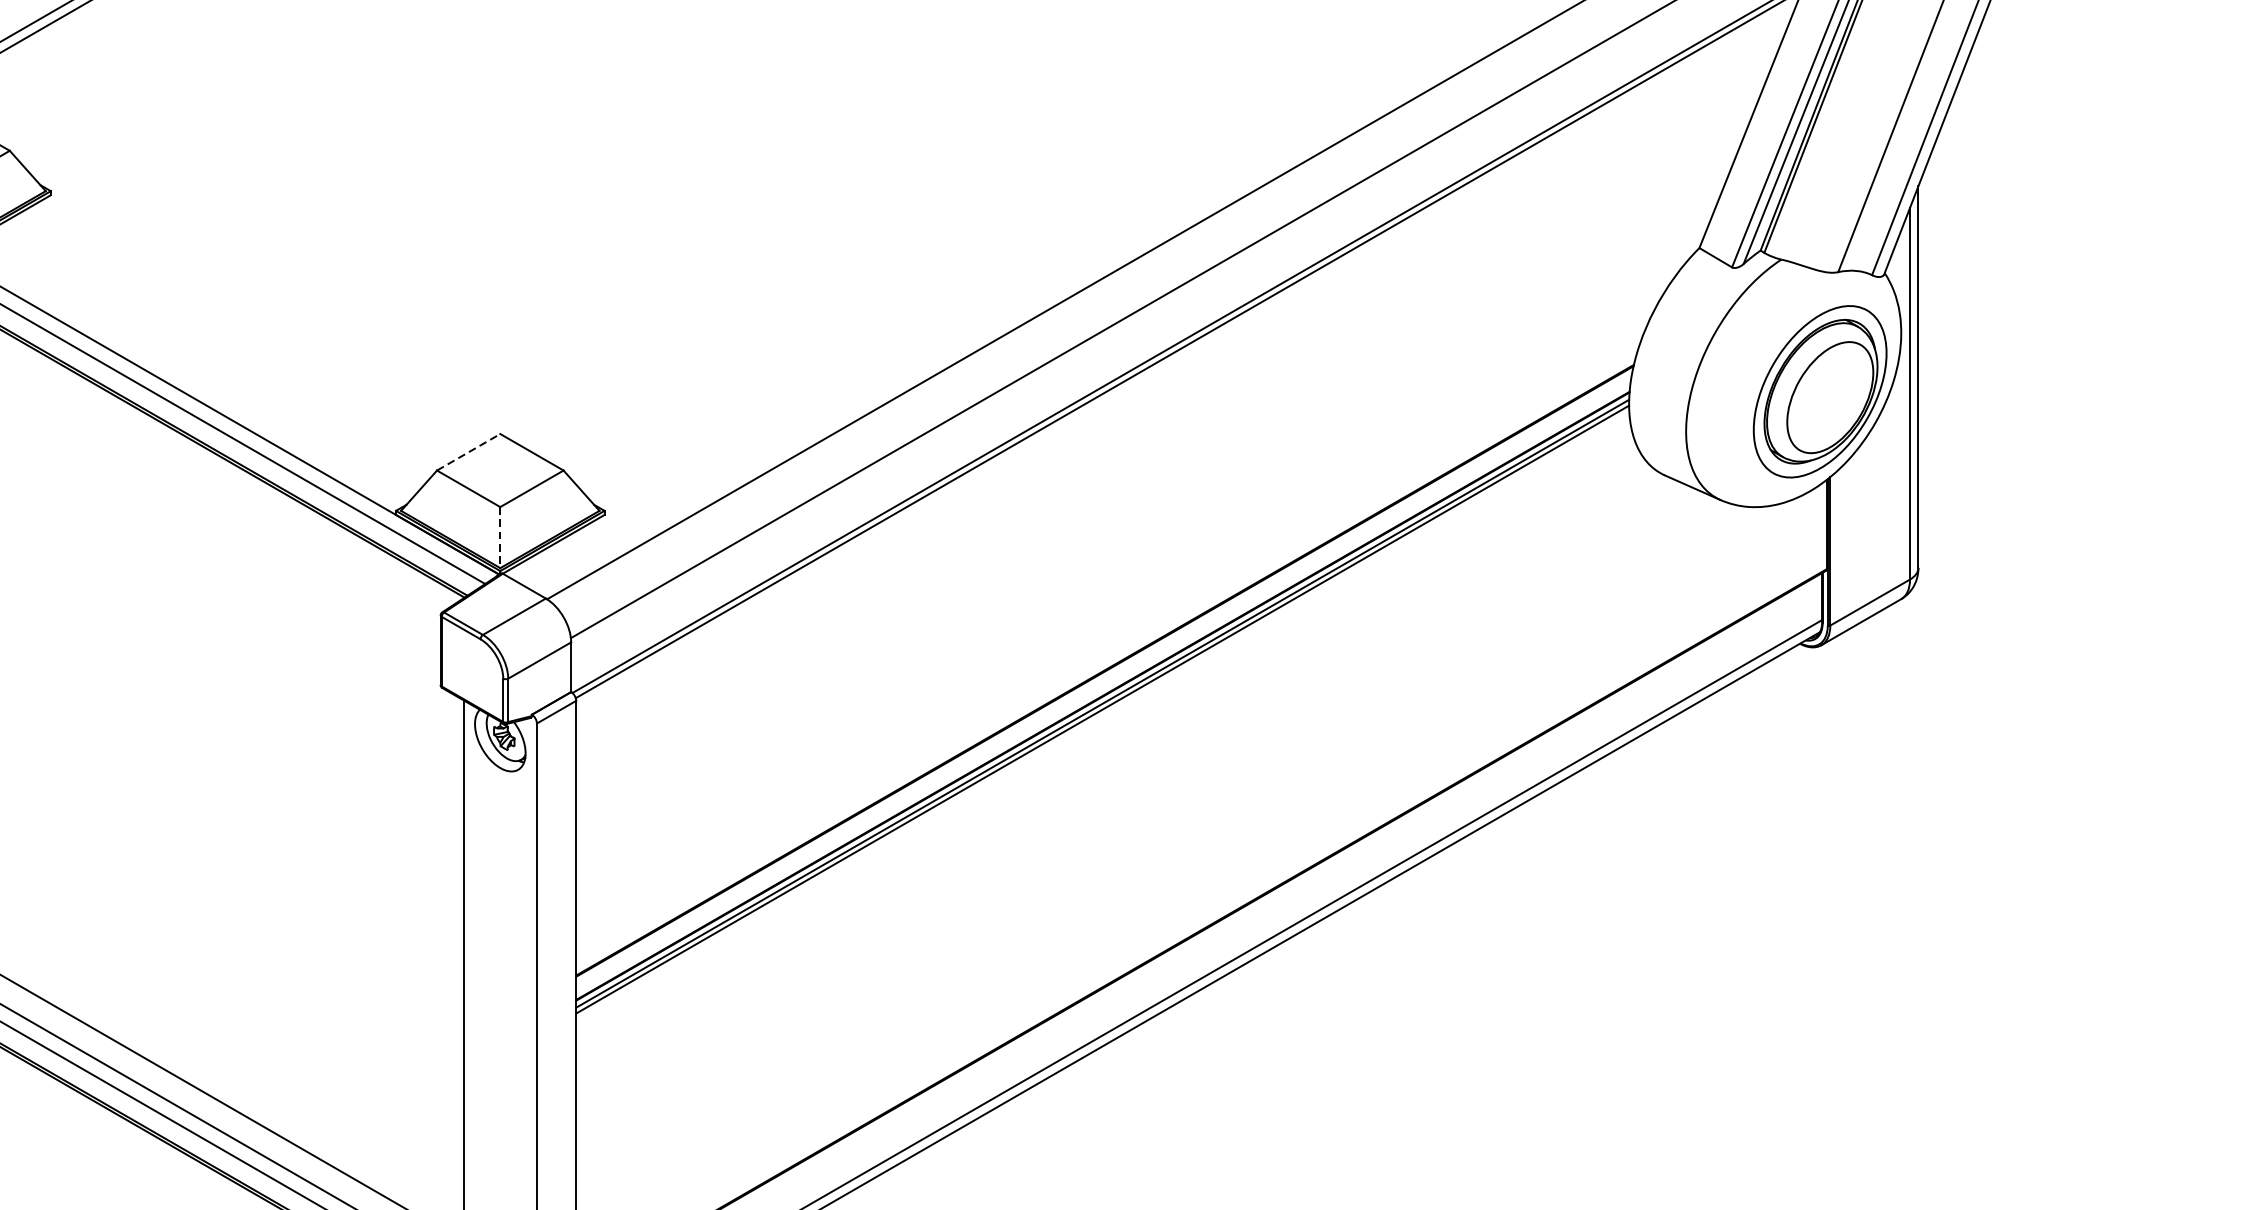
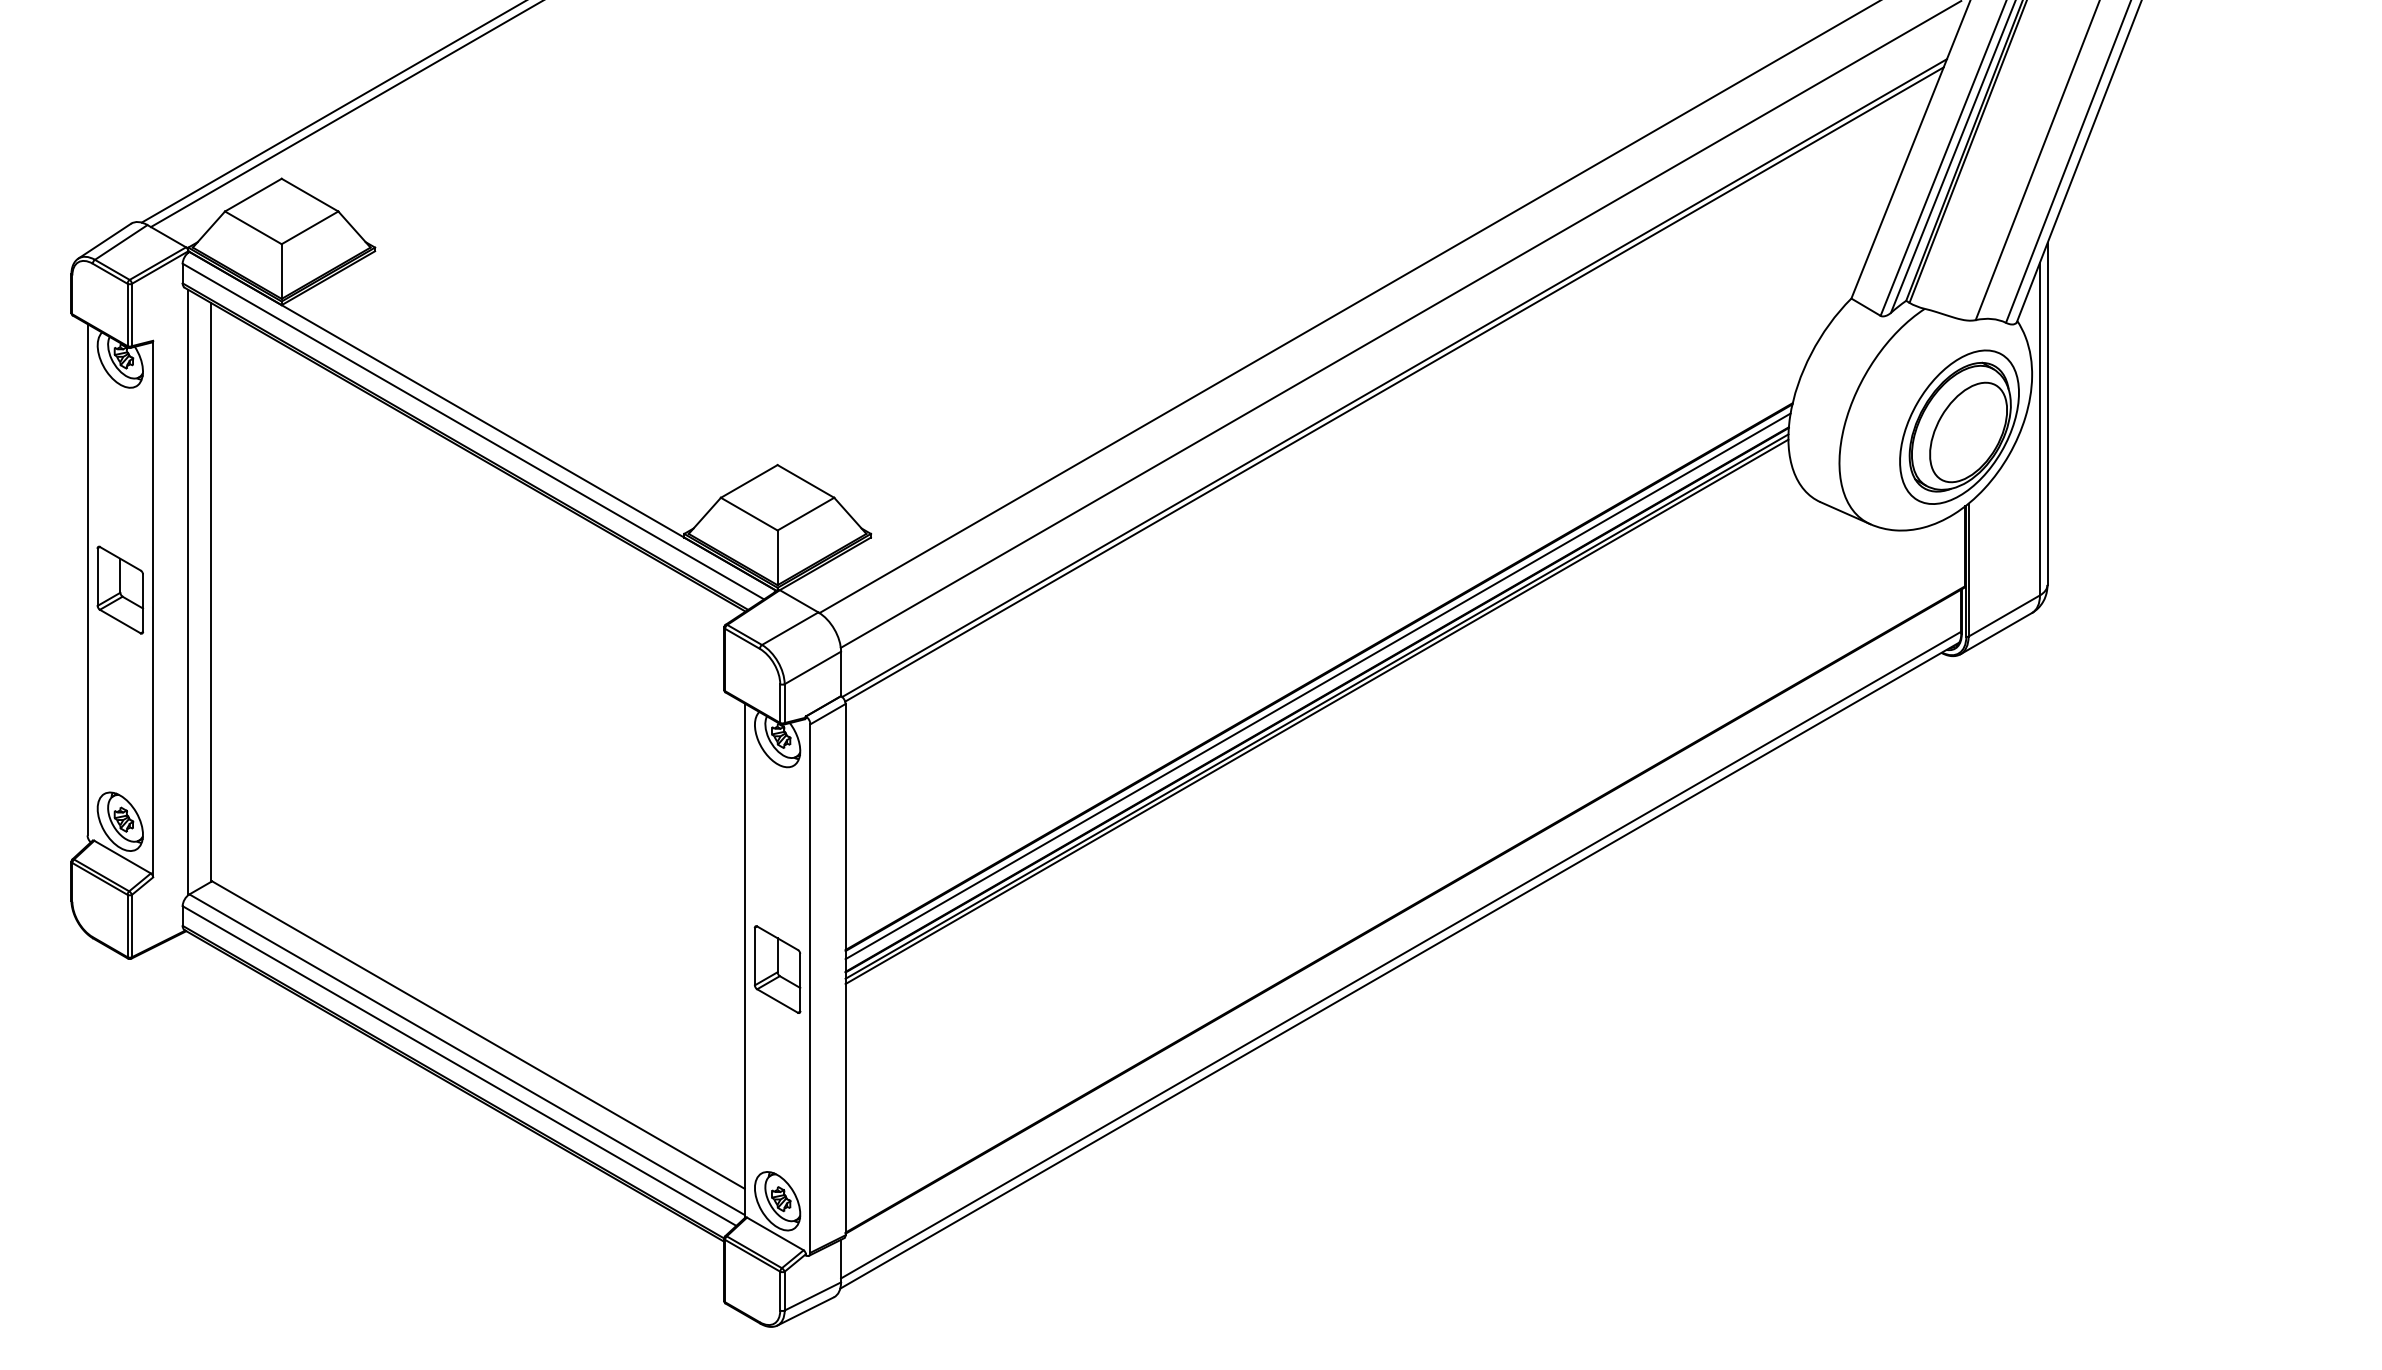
line: (468, 452) -> (749, 481), dashed -> solid
line: (500, 538) -> (777, 558), dashed -> solid
line: (1103, 681) -> (1317, 686), added
part: (500, 997) -> (777, 969), added

